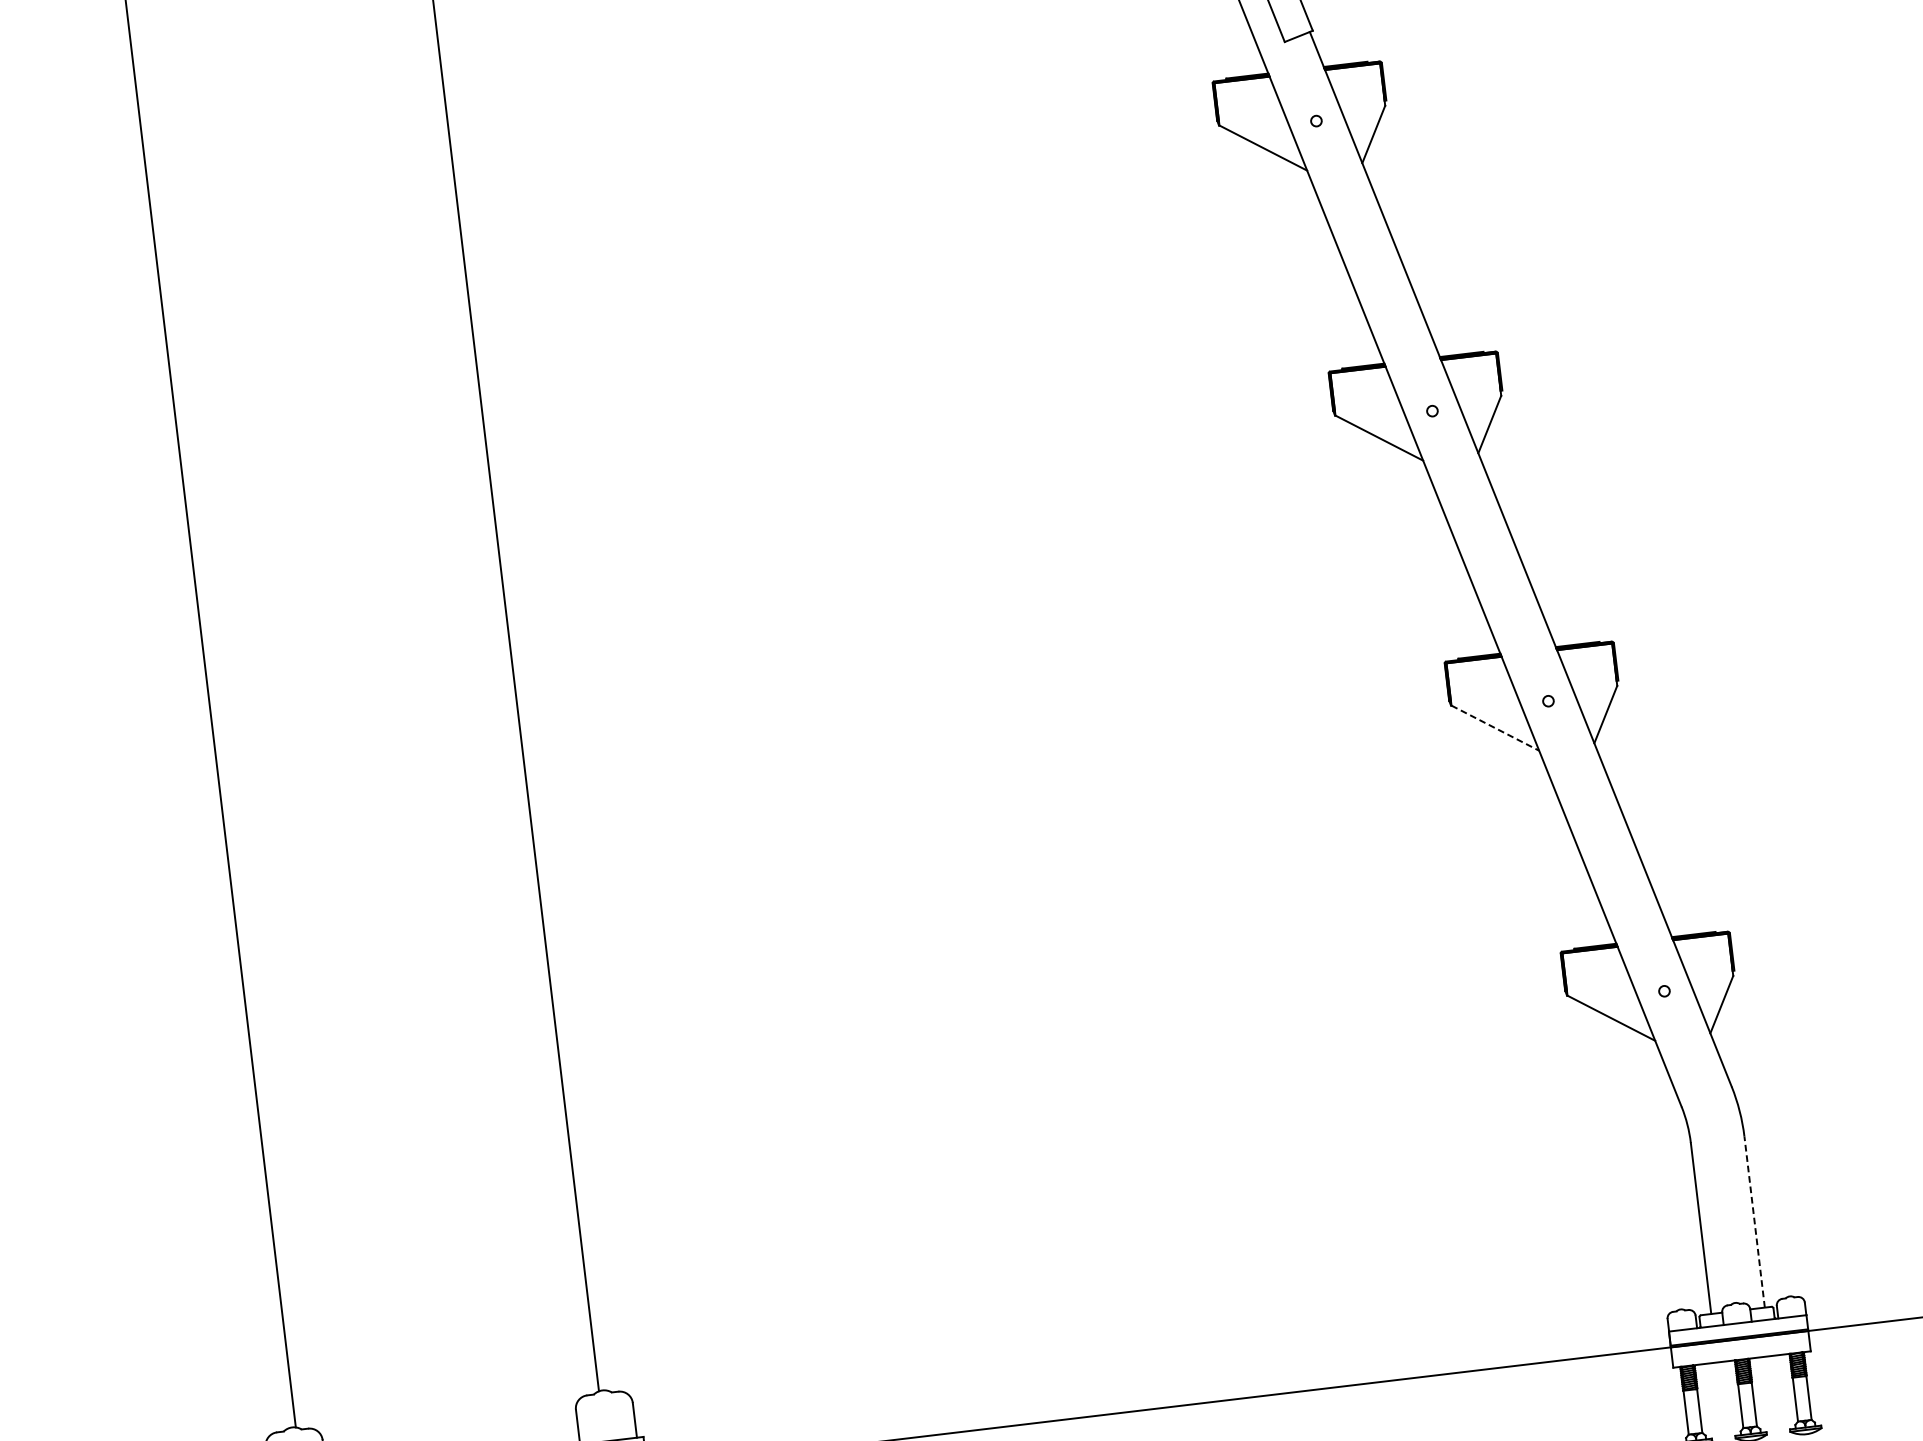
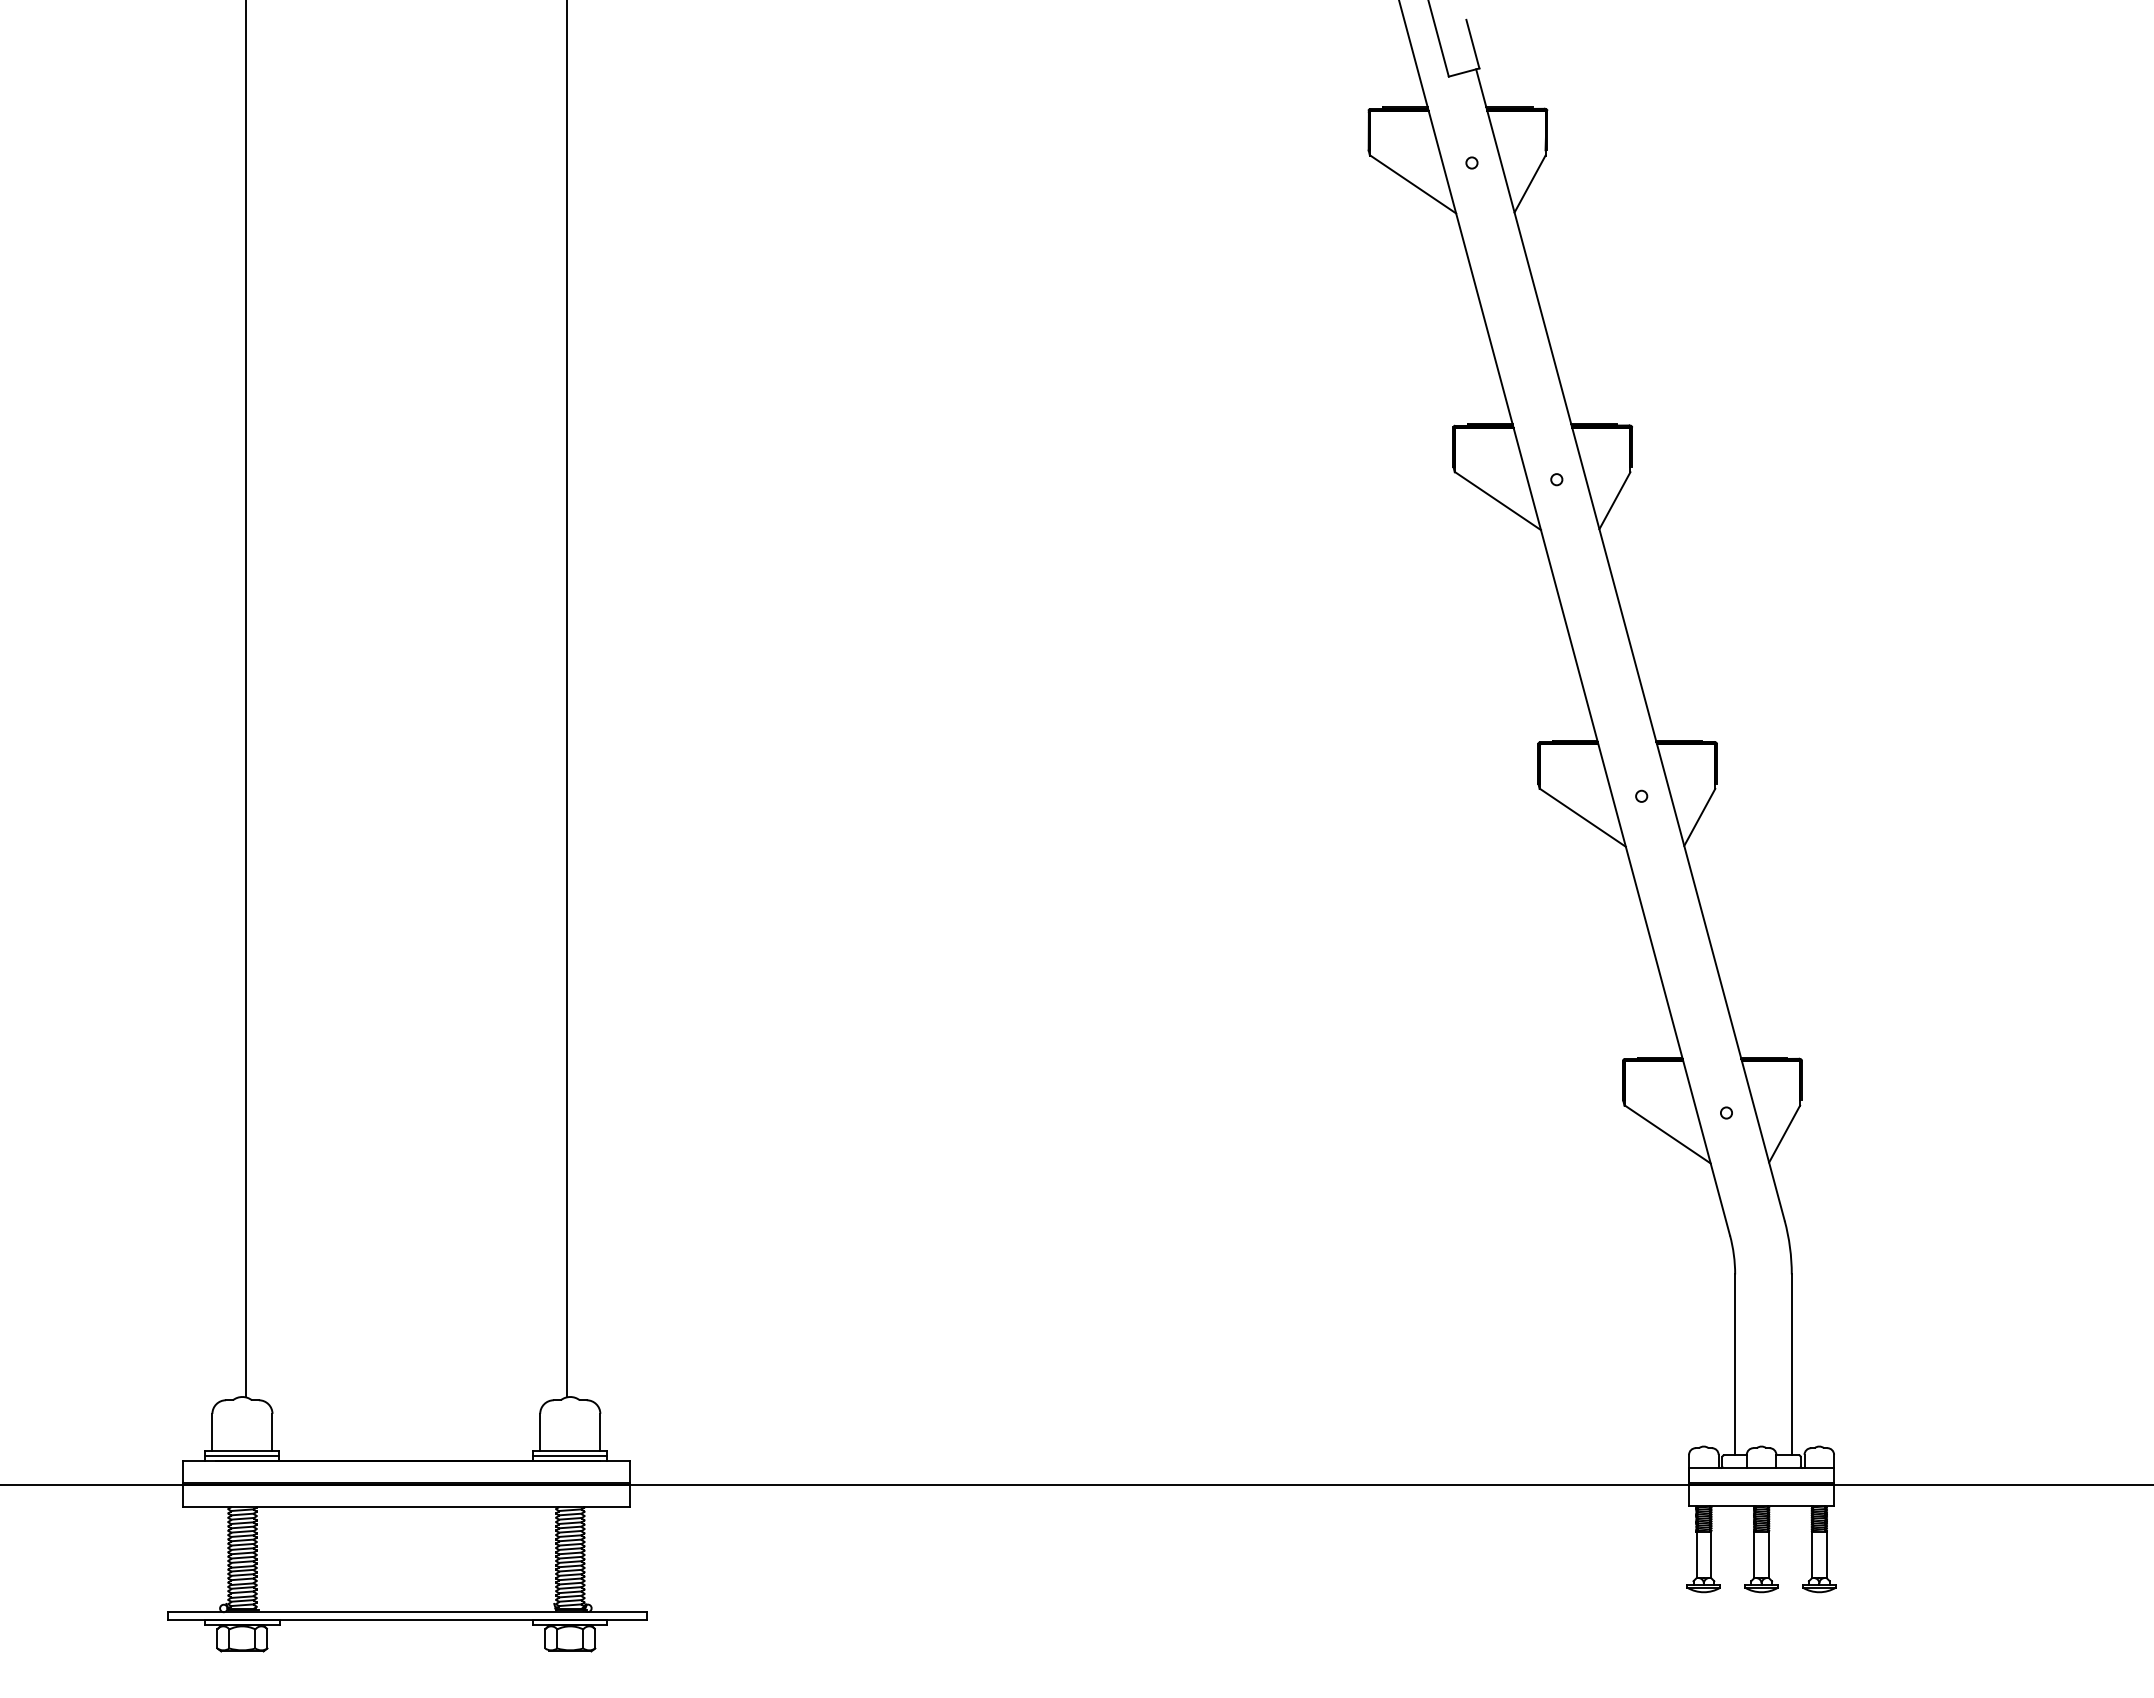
line: (1494, 727) -> (1582, 817), dashed -> solid
line: (1754, 1221) -> (1791, 1364), dashed -> solid

